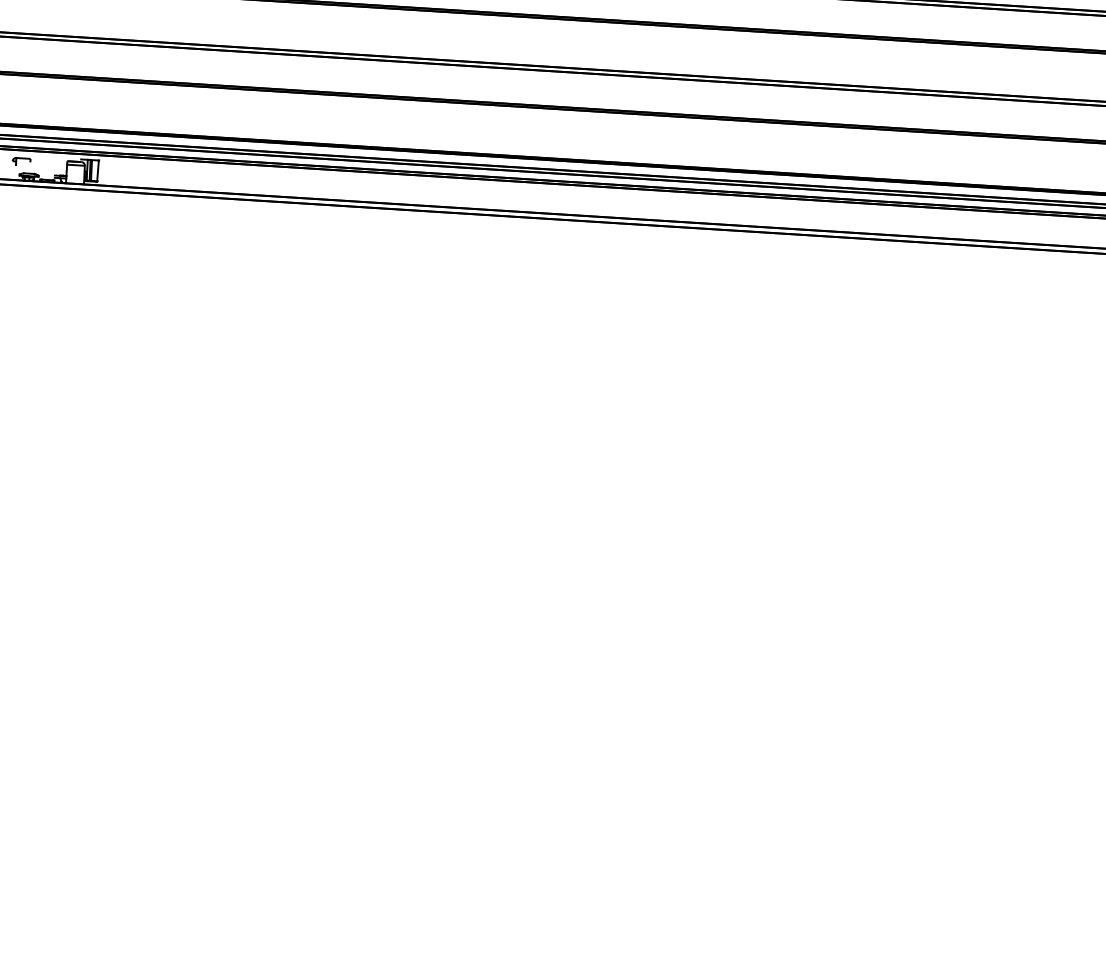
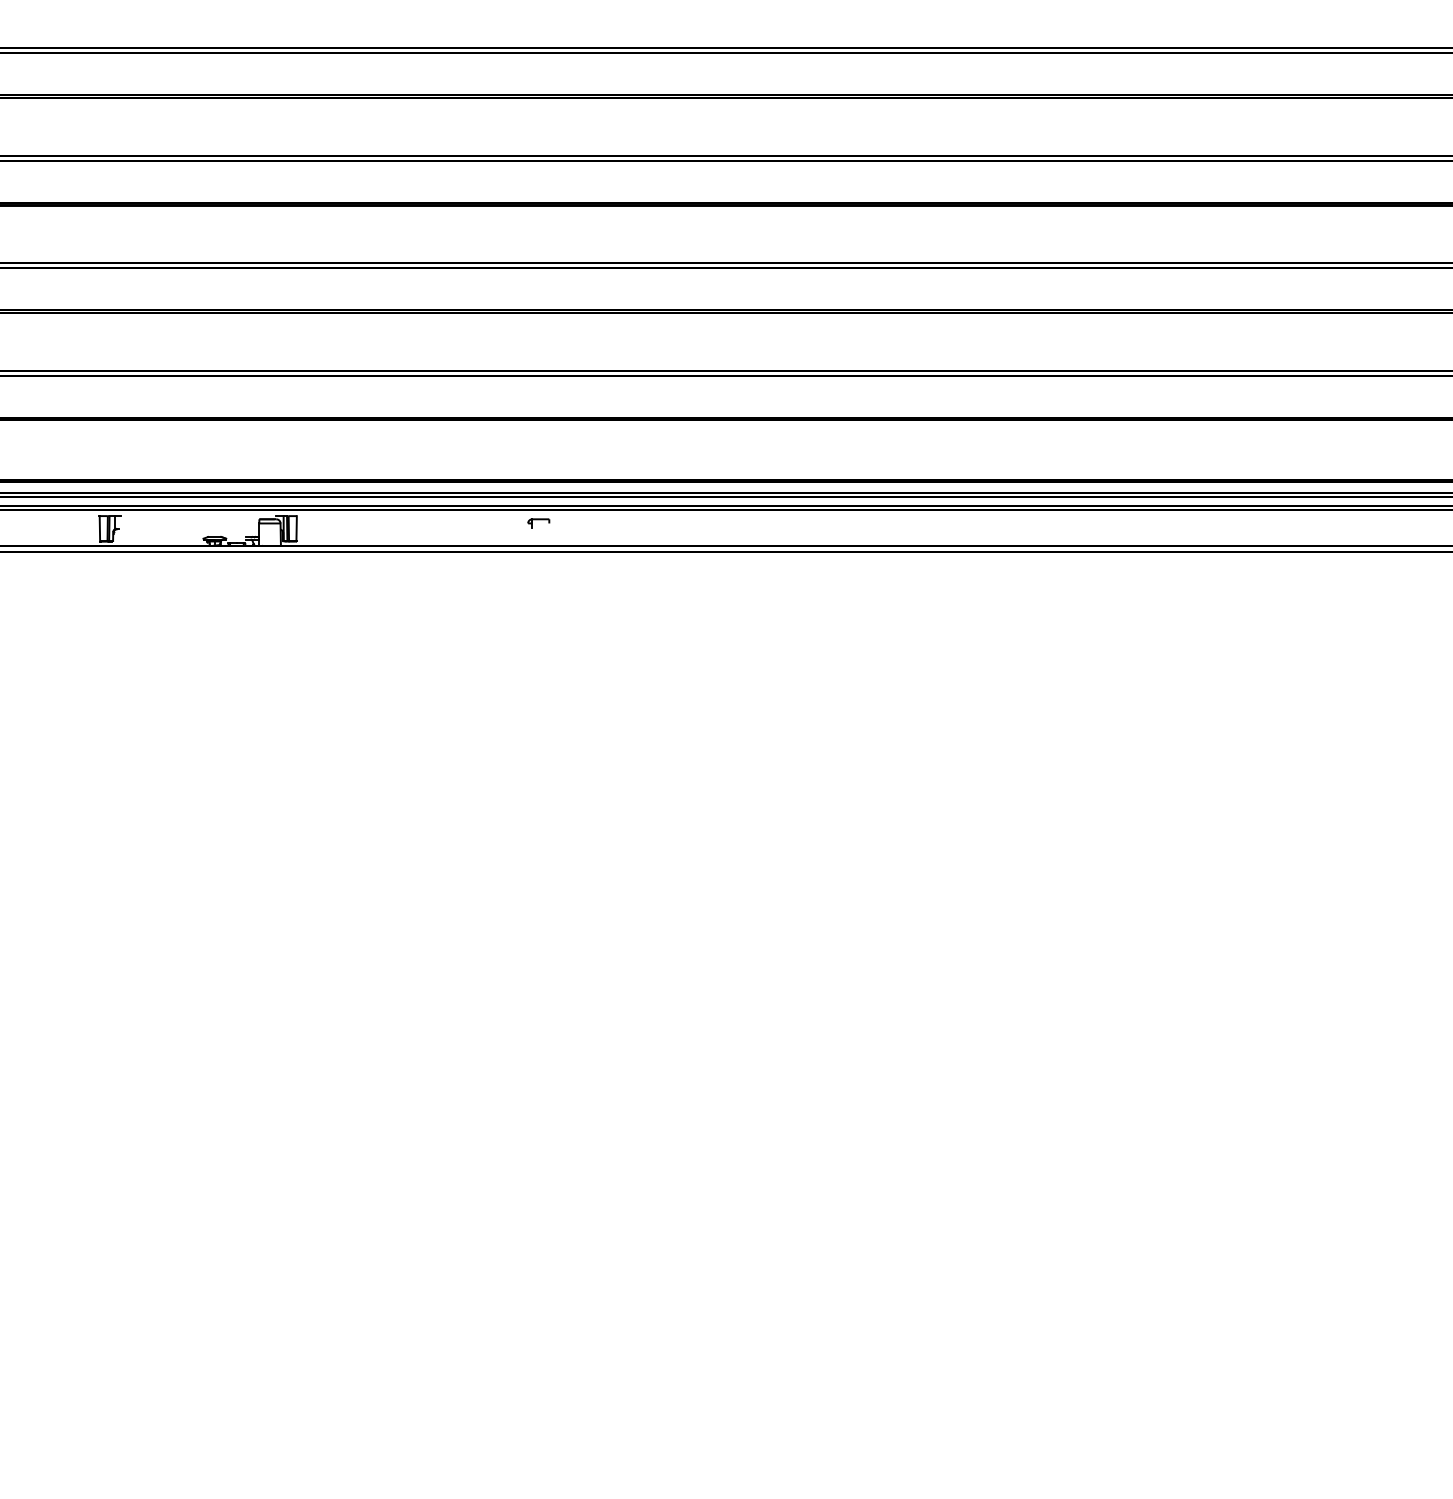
part: (21, 161) -> (538, 523), moved

